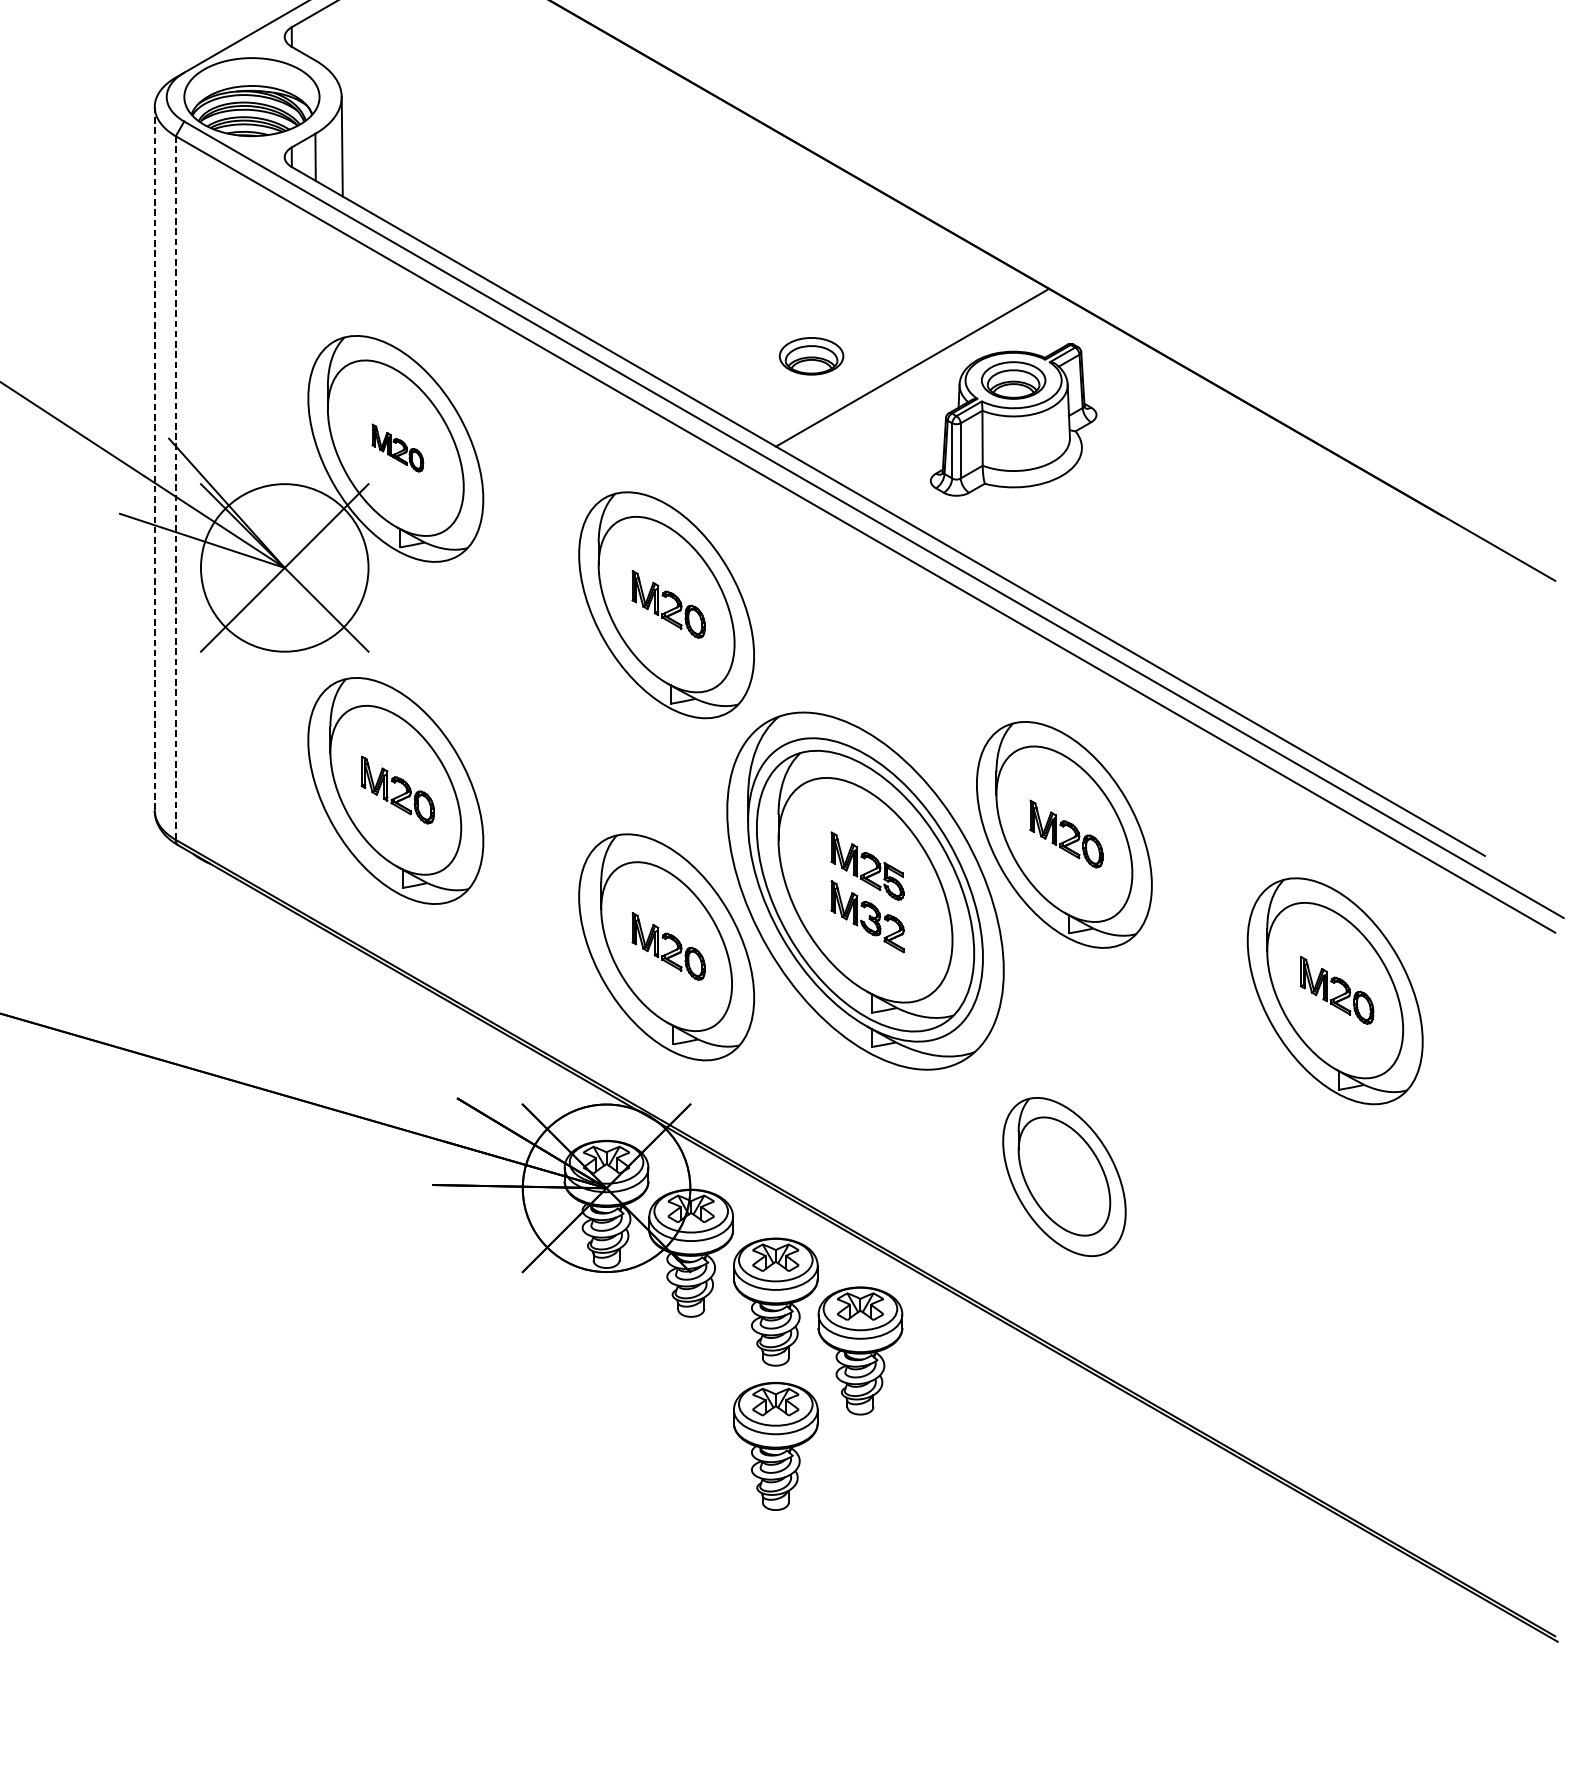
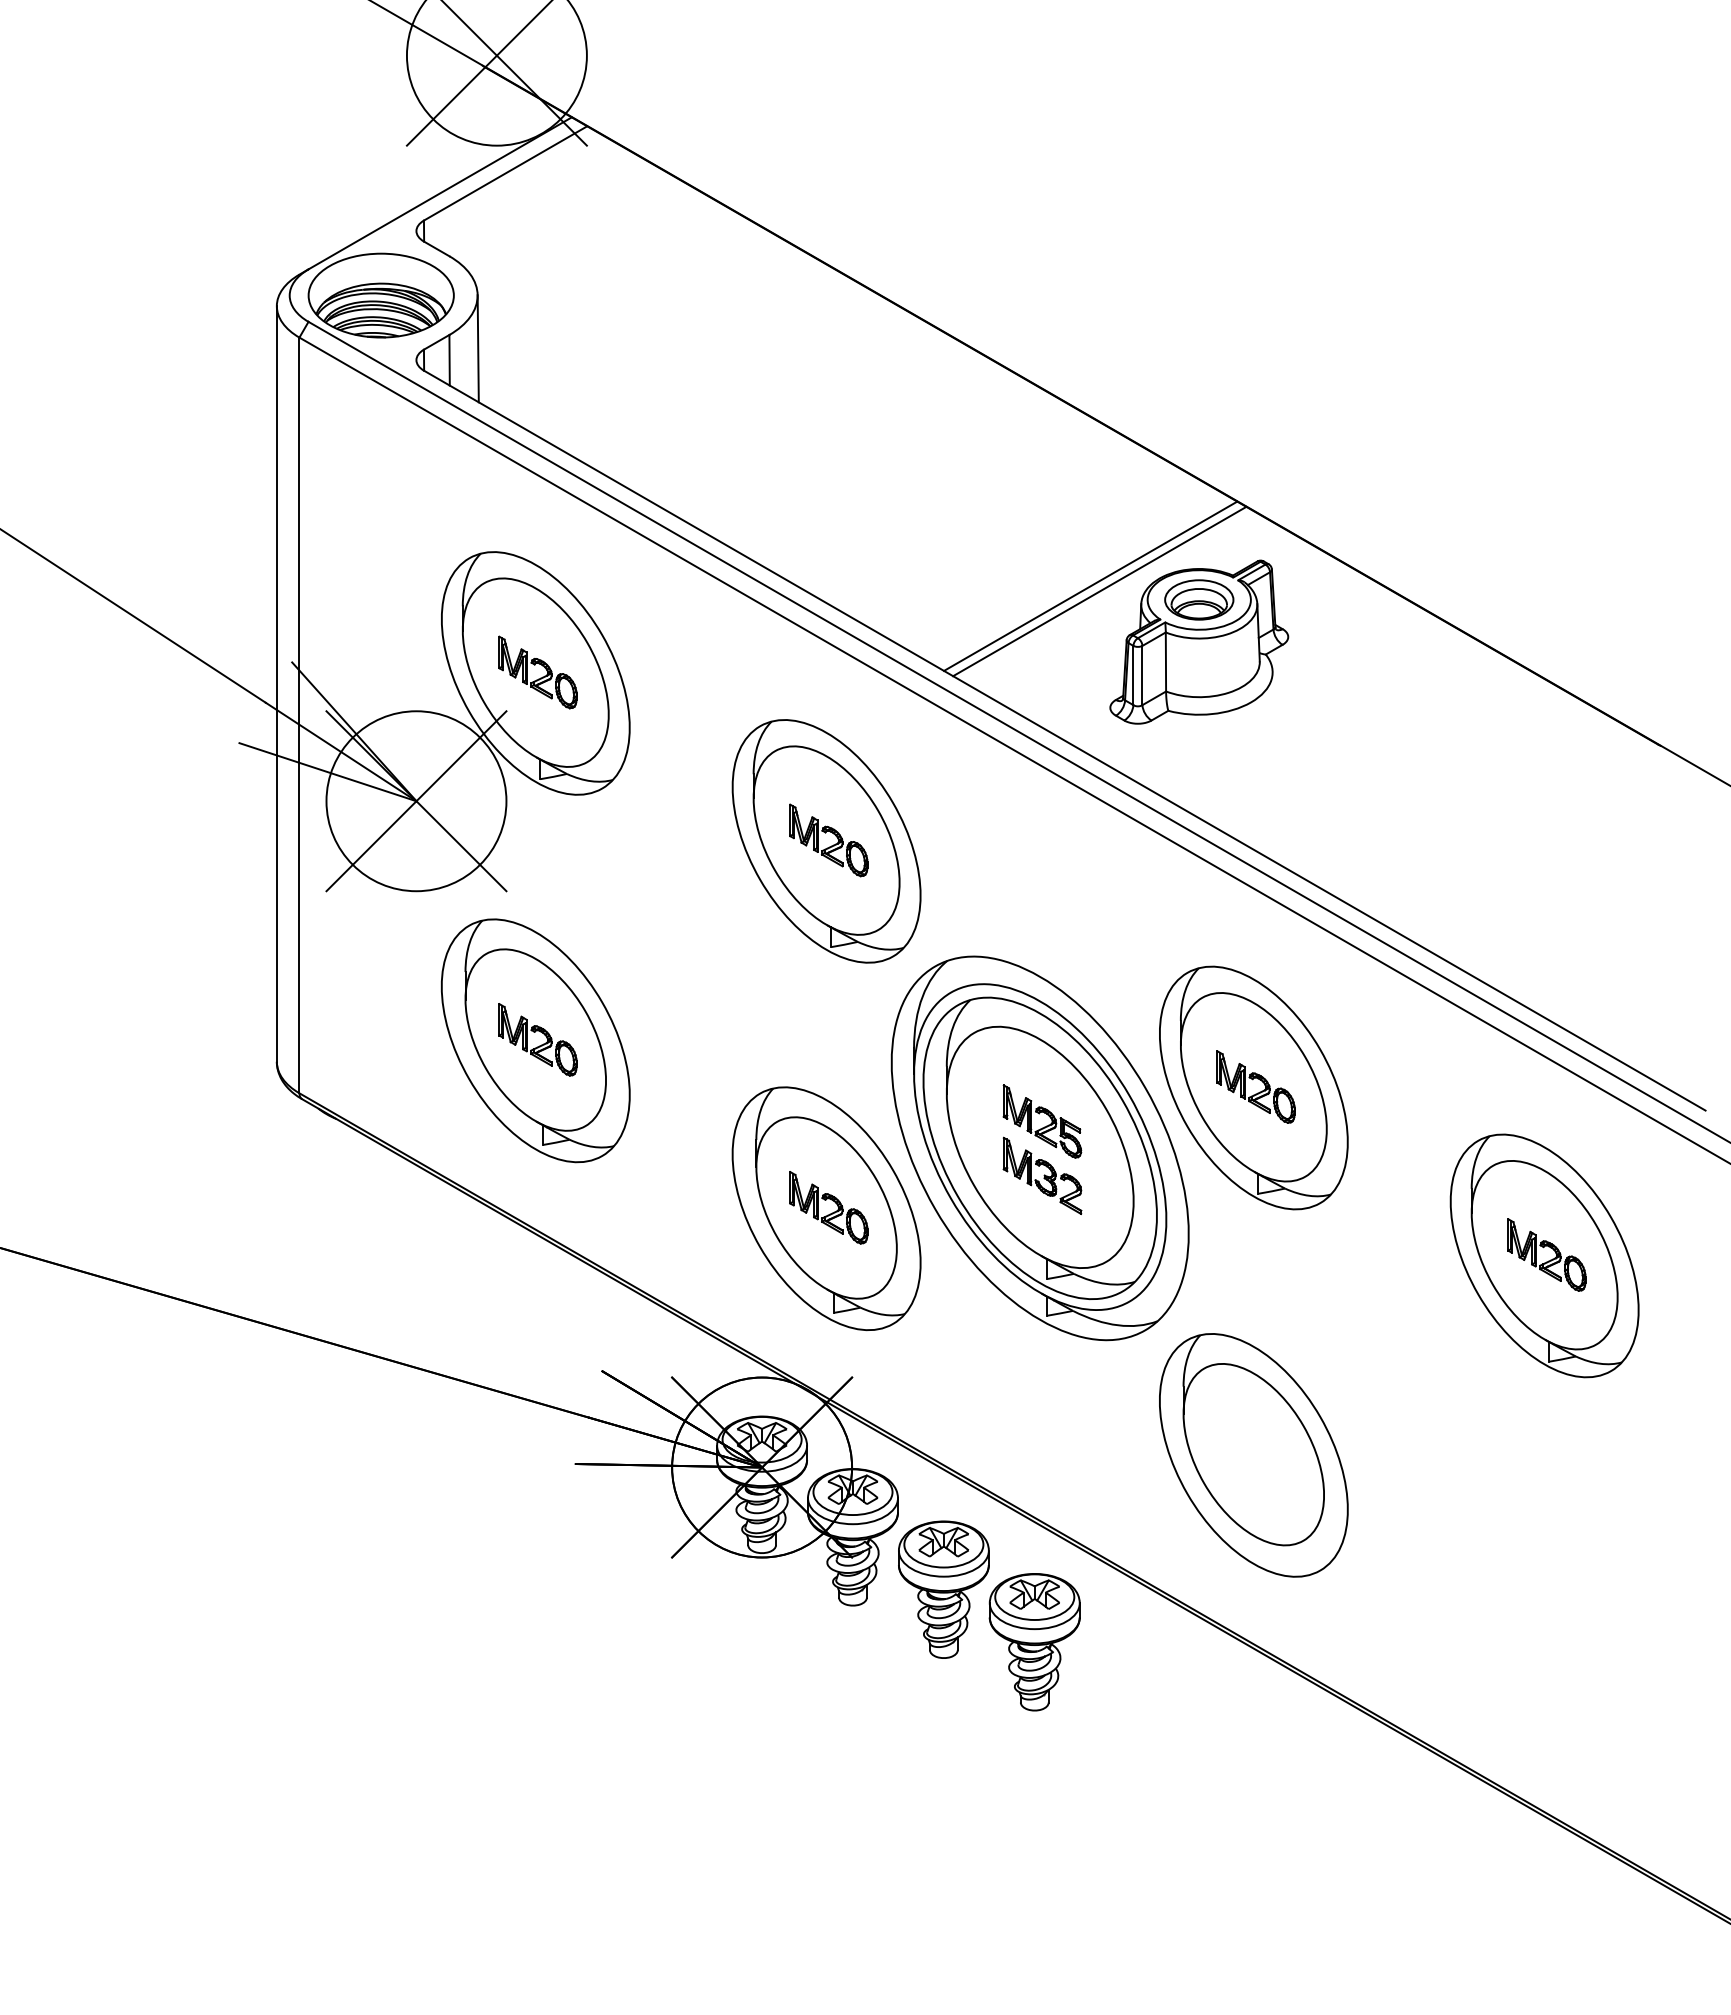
part: (811, 355) -> (982, 573), removed
line: (920, 372) -> (1099, 591), added
part: (397, 448) -> (537, 672), size x1.43
line: (154, 458) -> (276, 683), dashed -> solid
line: (175, 488) -> (299, 715), dashed -> solid
part: (1064, 1177) -> (1253, 1455), size x1.43
part: (775, 1446) -> (943, 1744), removed

